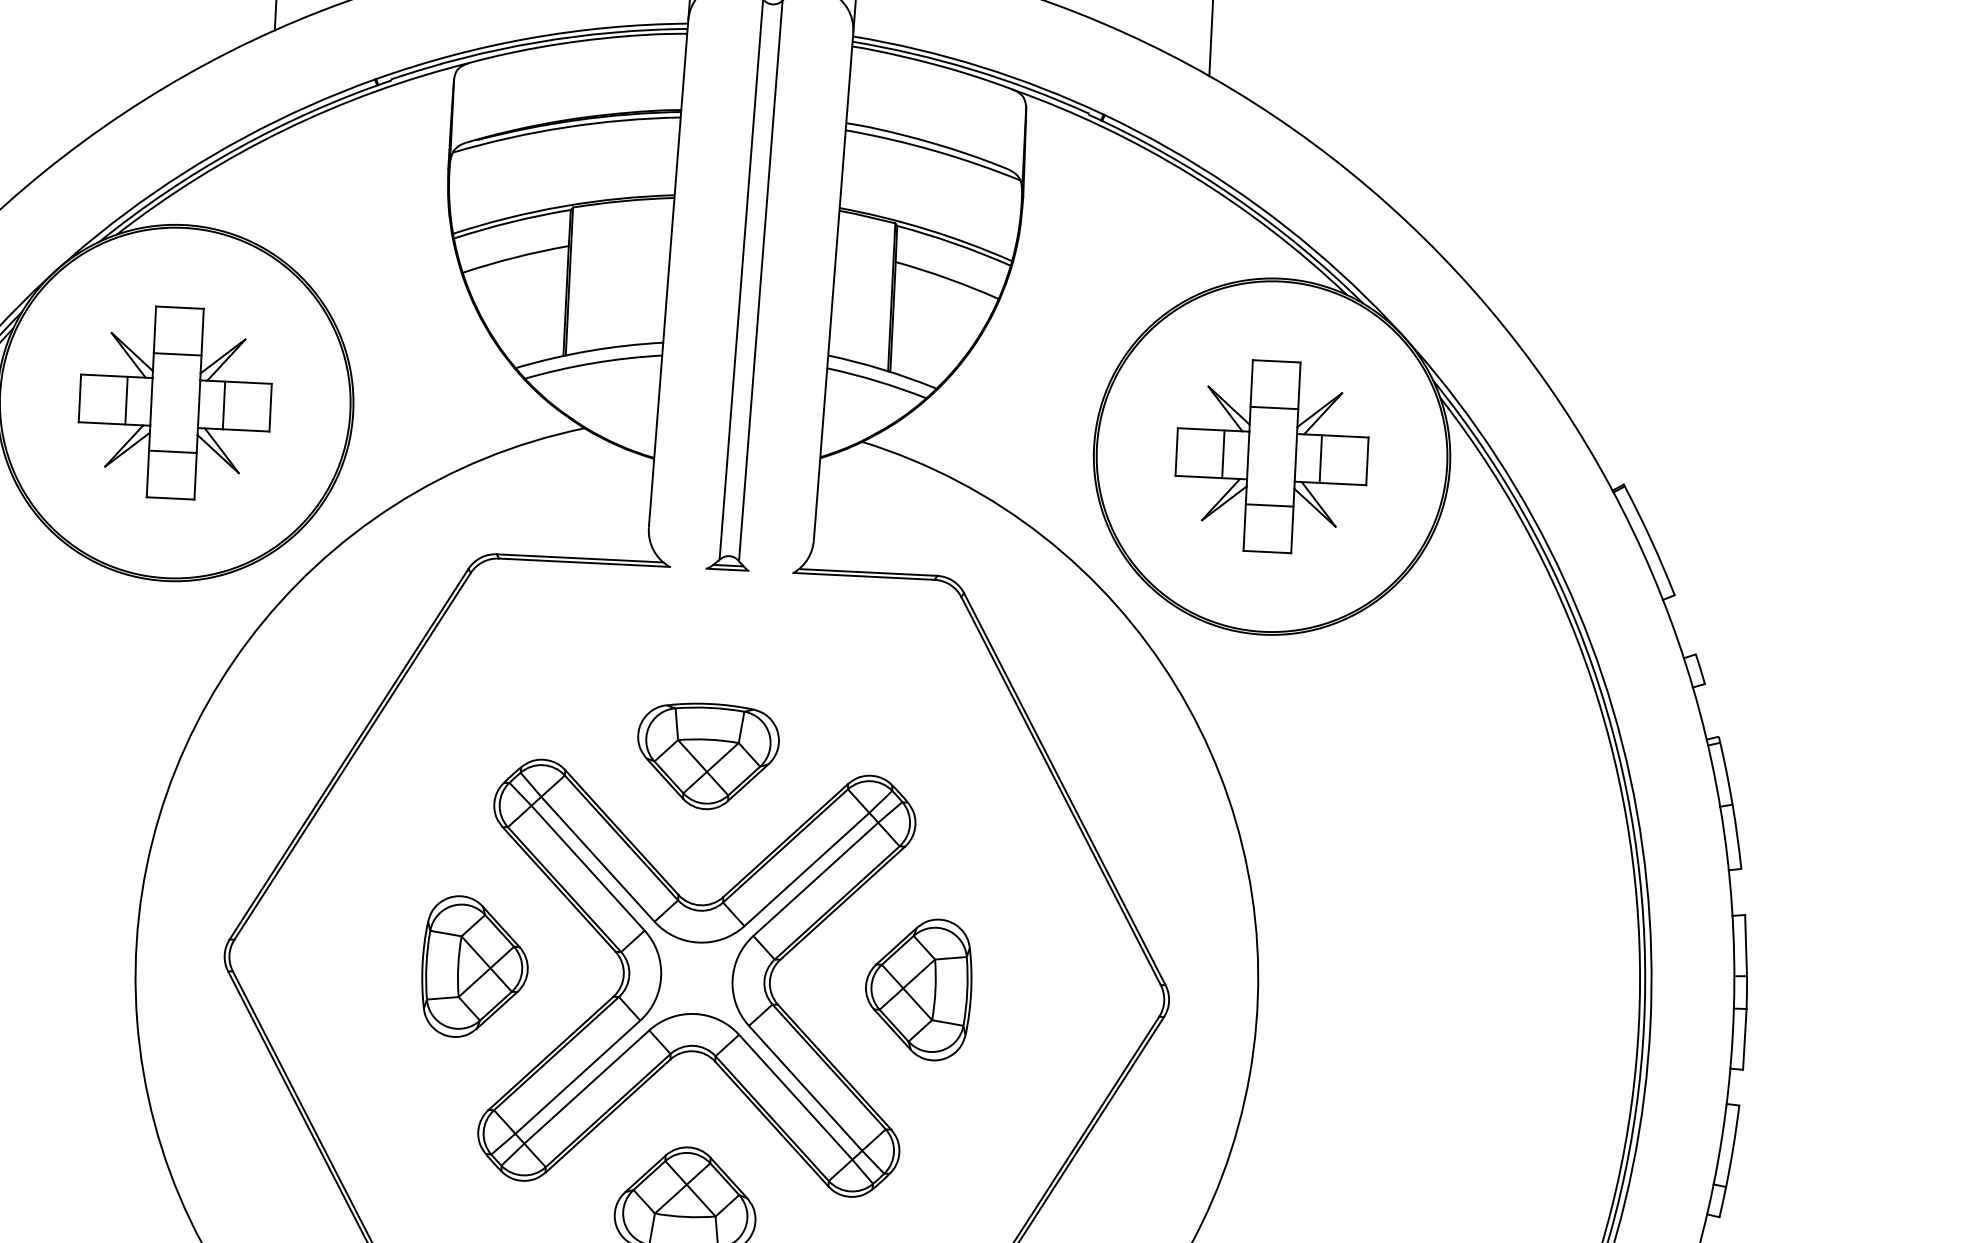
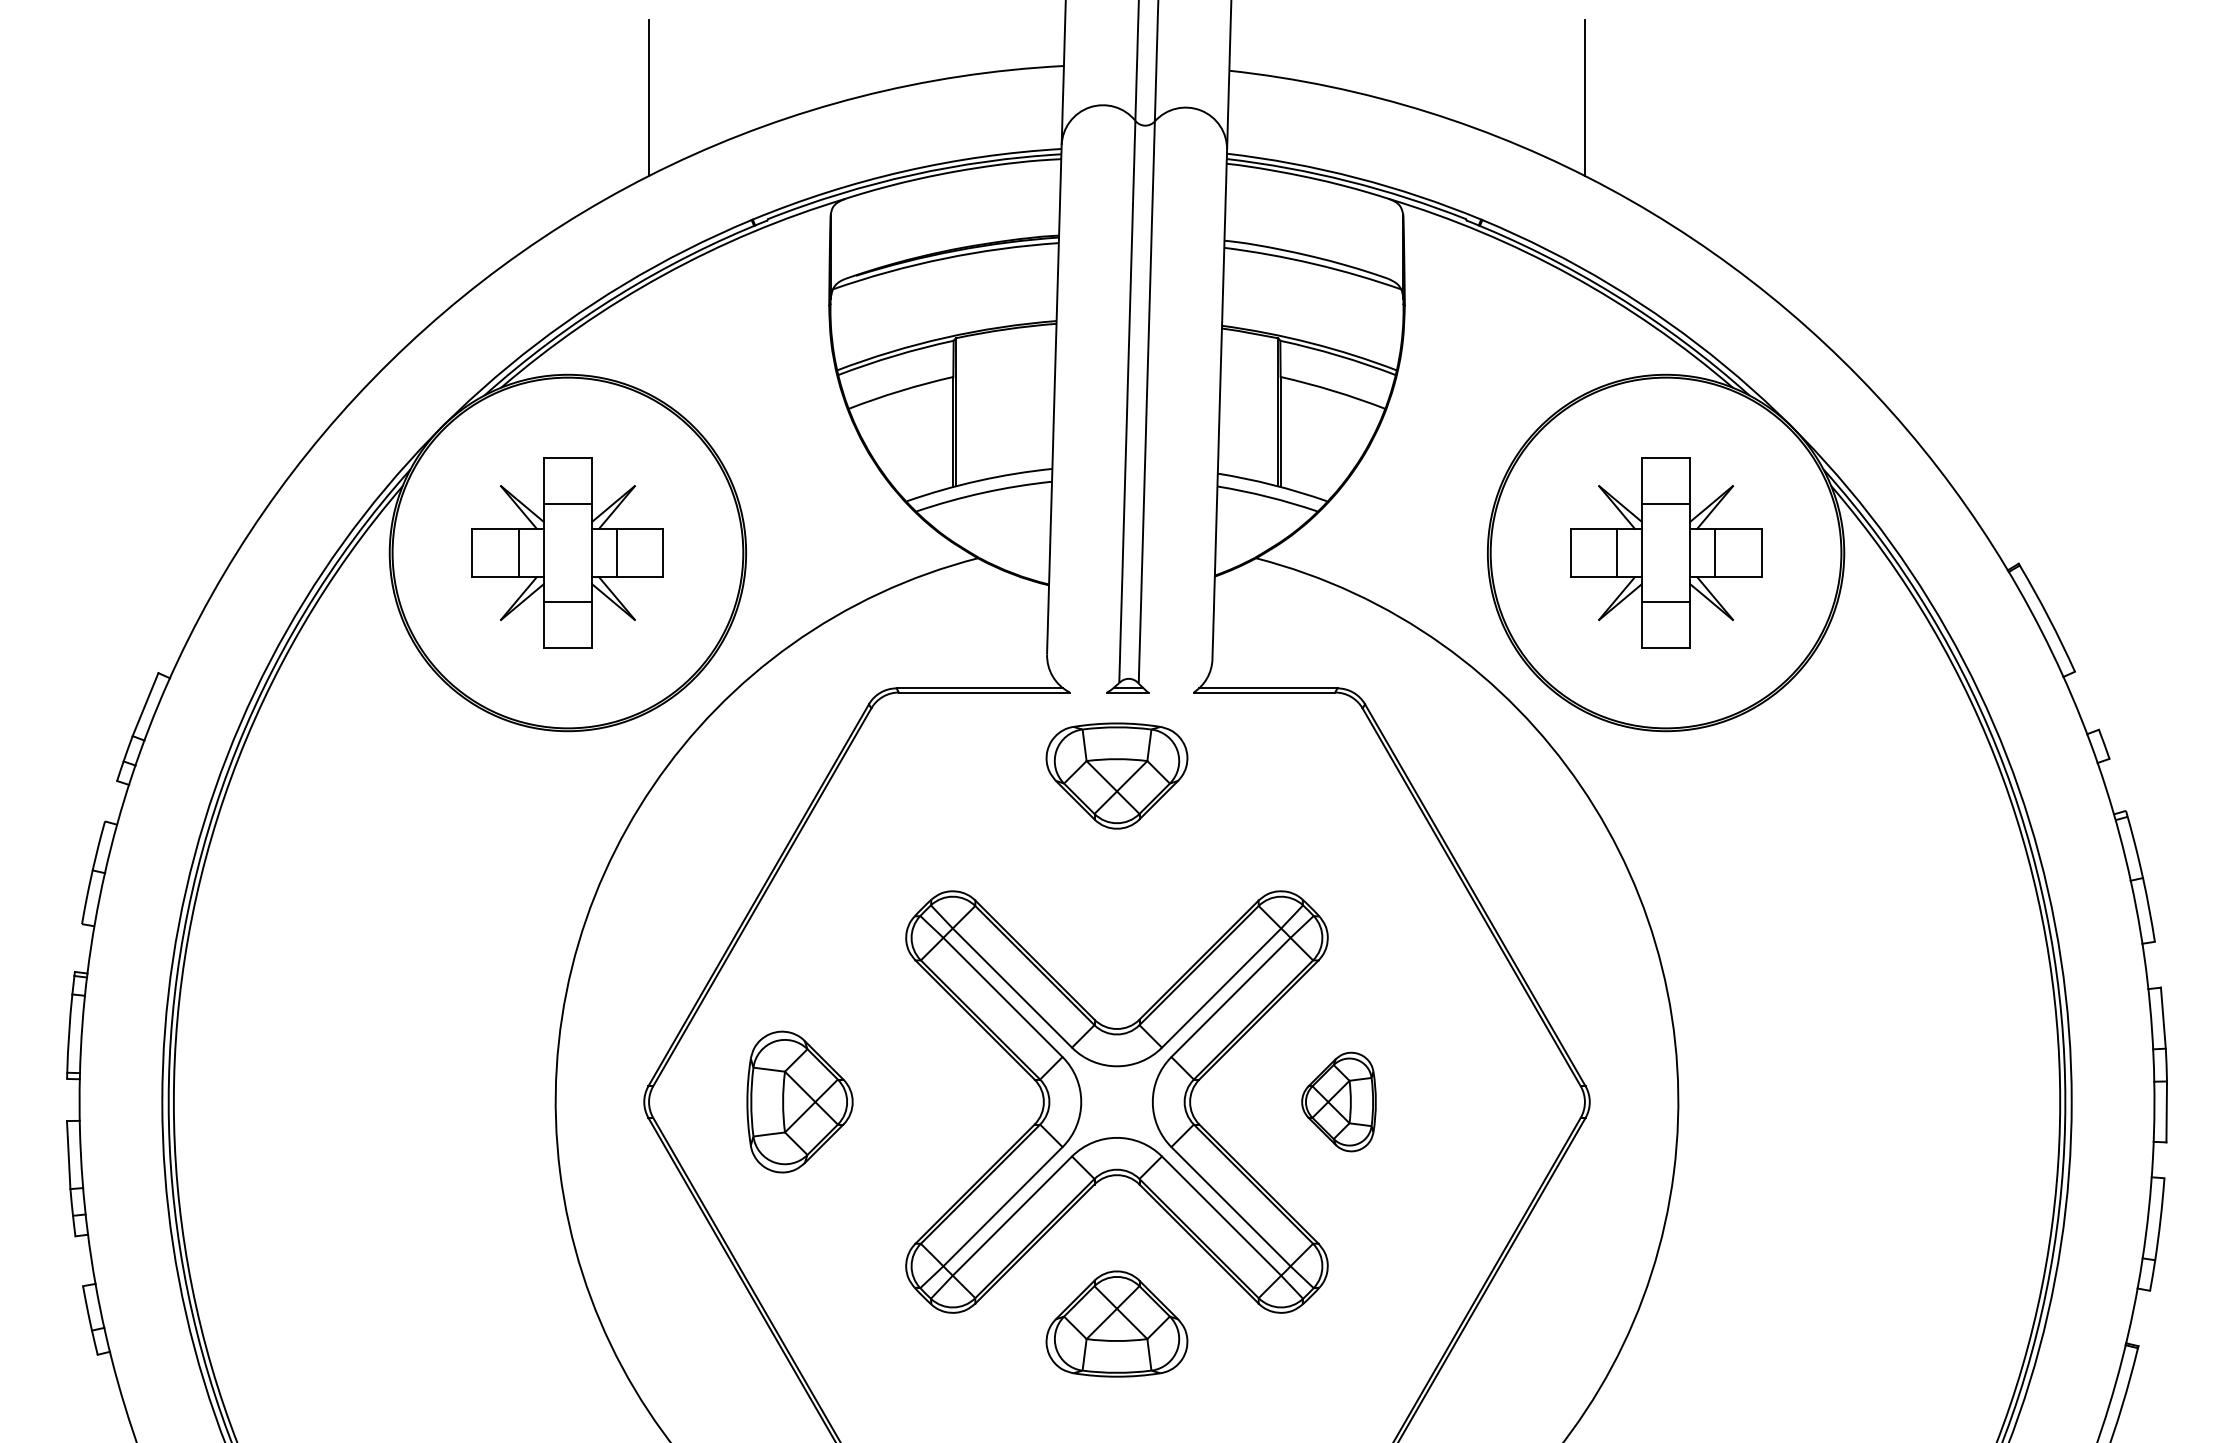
part: (707, 755) -> (1116, 775), moved
part: (474, 966) -> (799, 1101), moved
part: (918, 988) -> (1338, 1101), size x0.7

